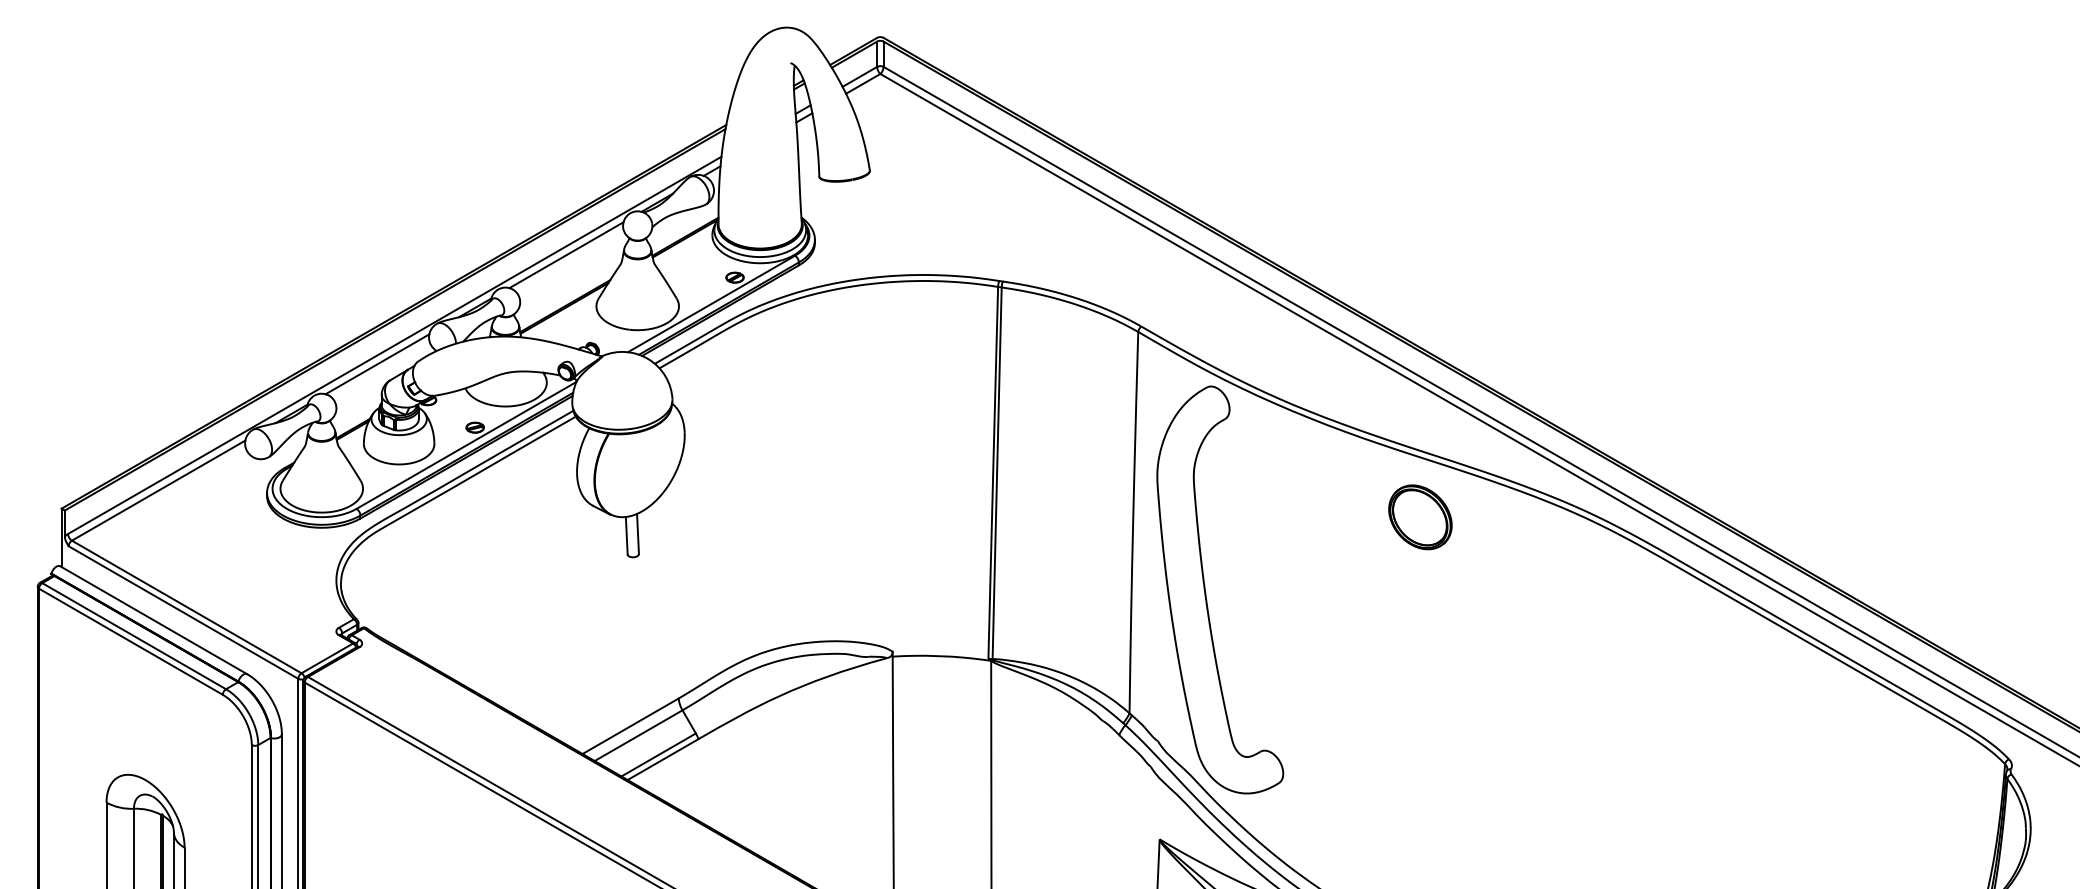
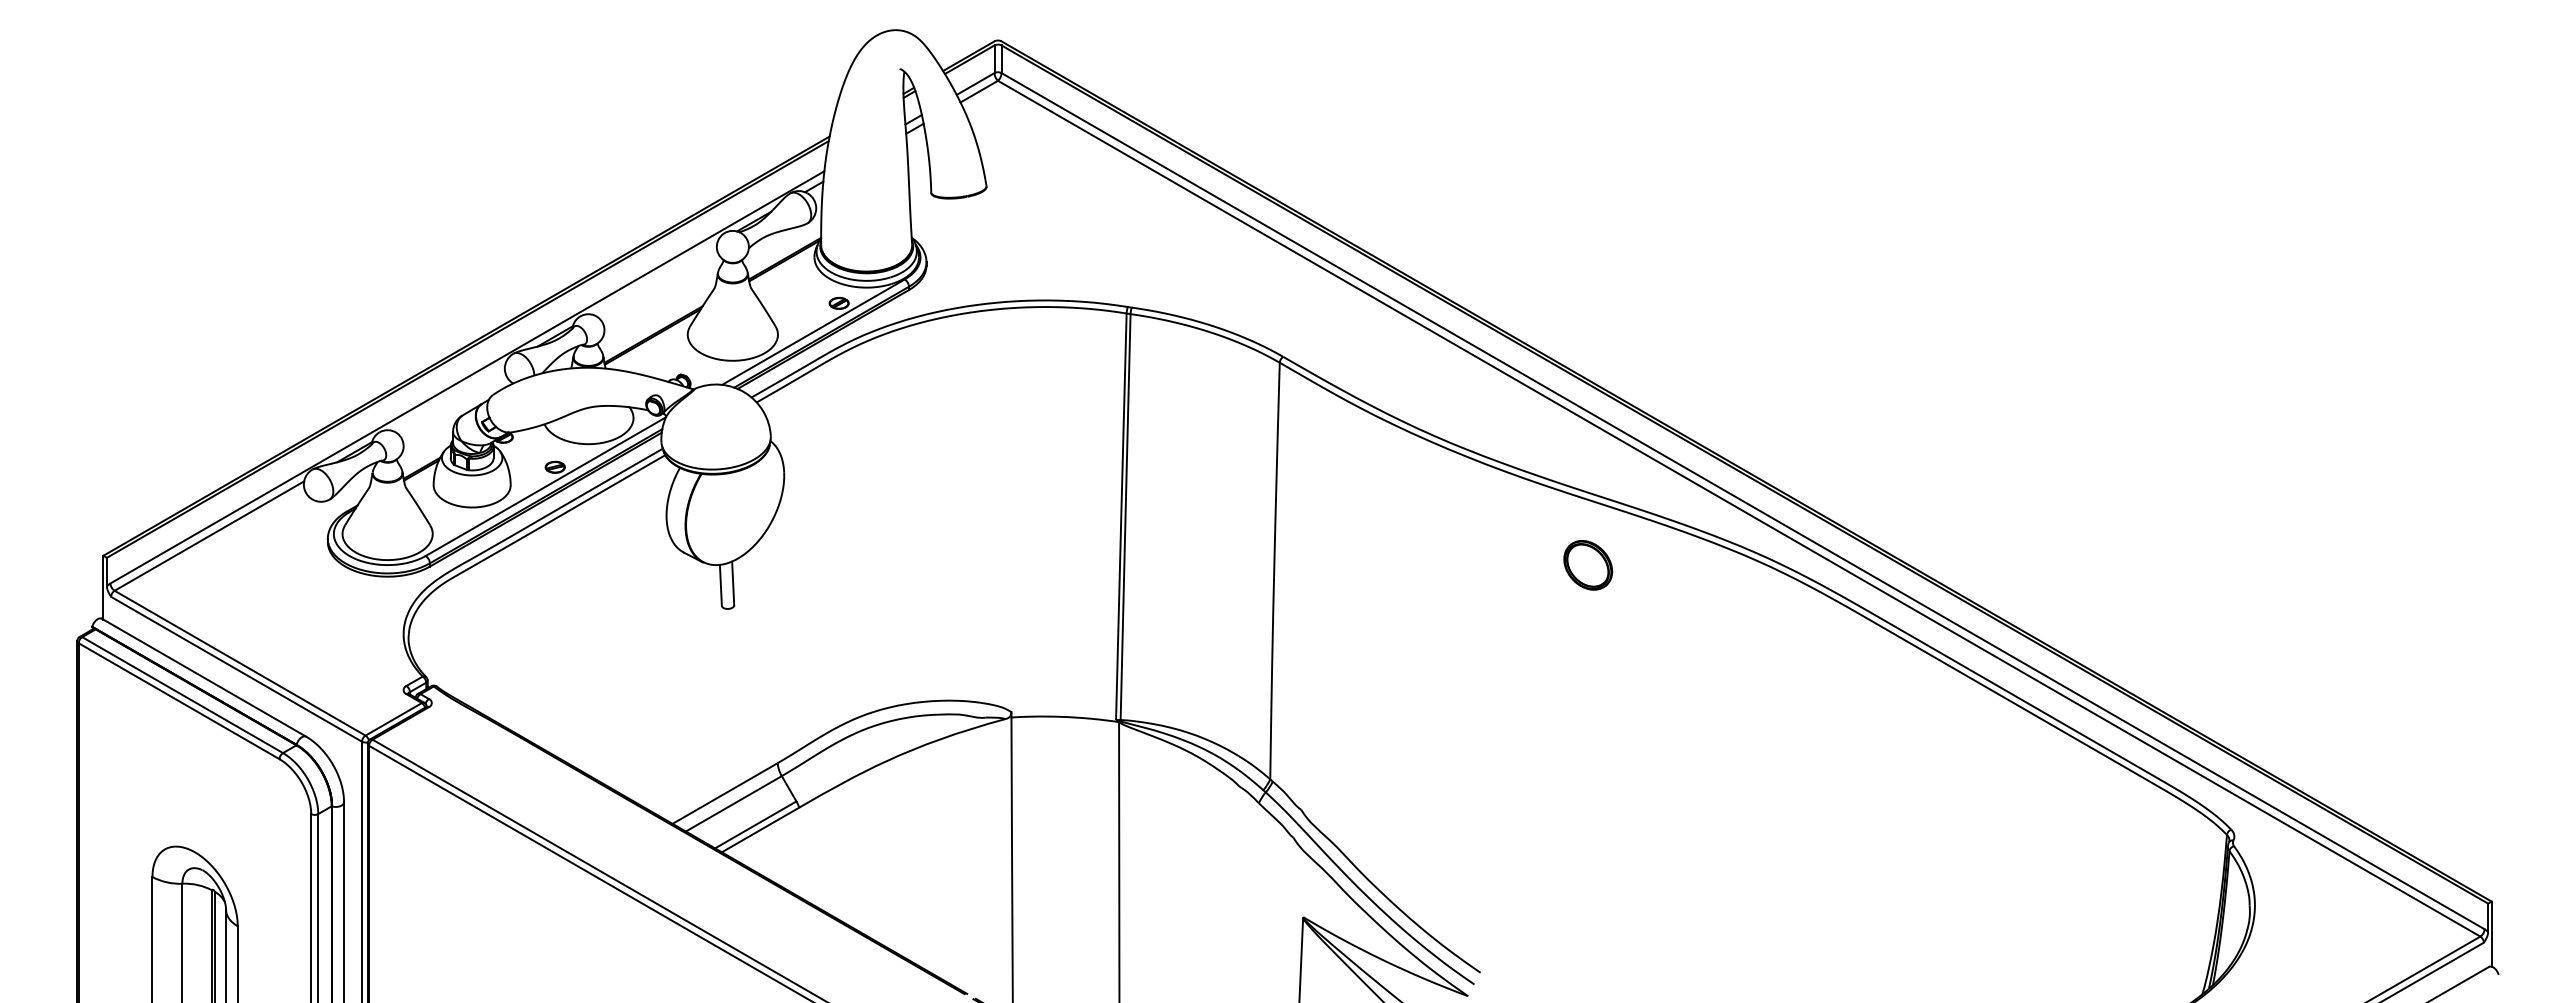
line: (565, 254) -> (654, 278), removed
line: (377, 363) -> (448, 397), removed
part: (1420, 517) -> (1588, 565), size x0.7
part: (1206, 594) -> (1354, 649), removed

